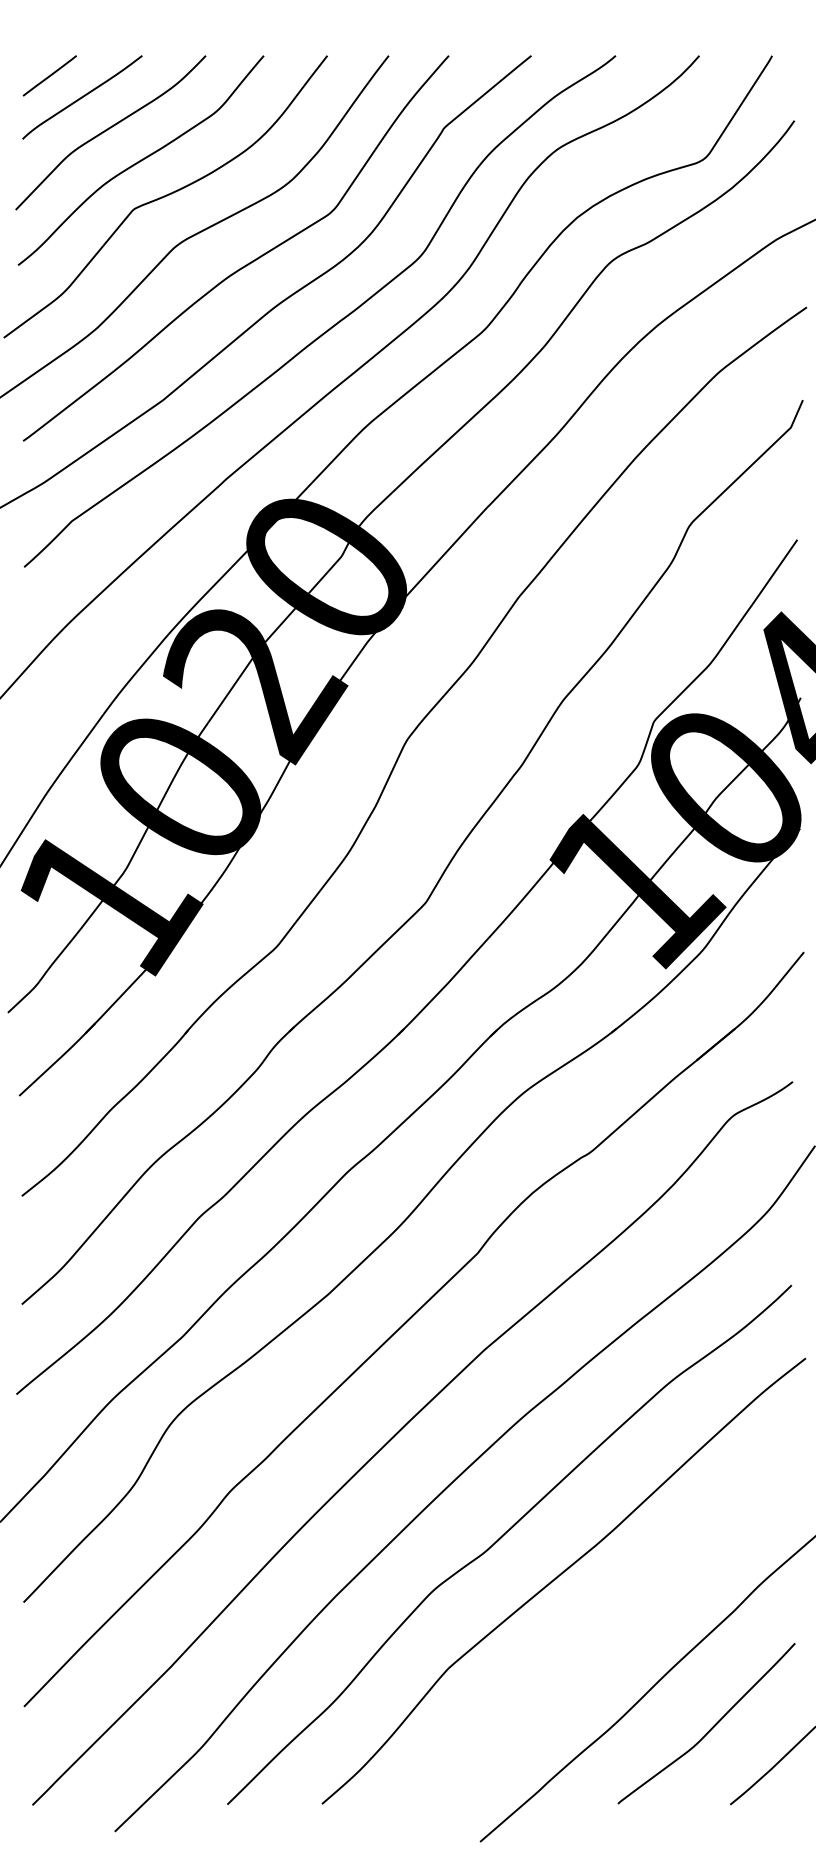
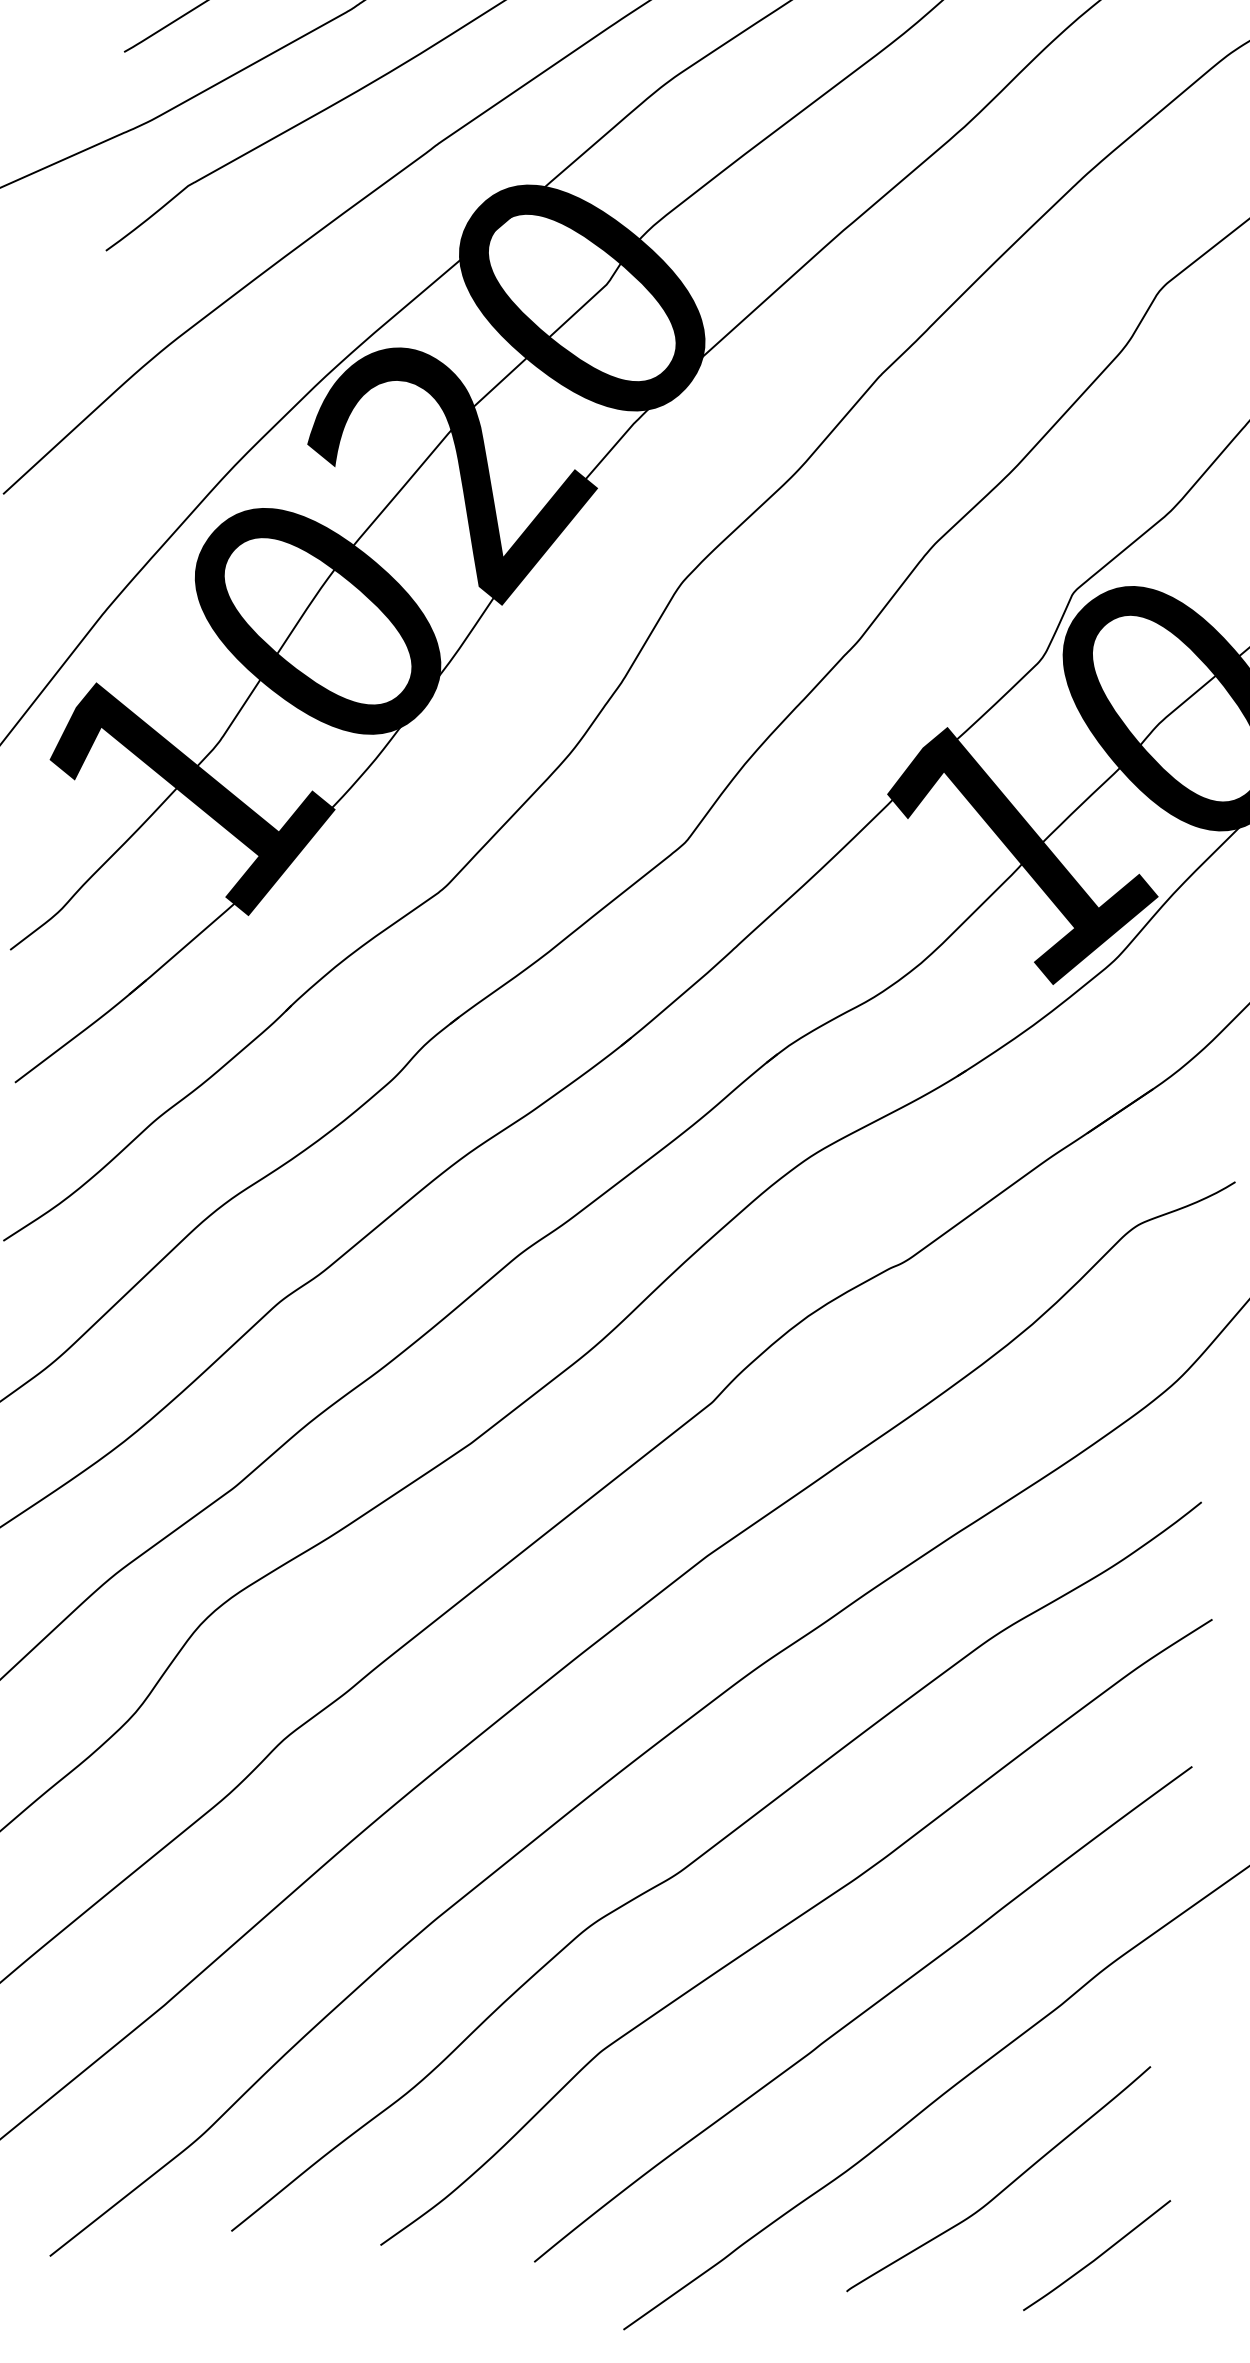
curve: (610, 1628) -> (862, 2014), added

